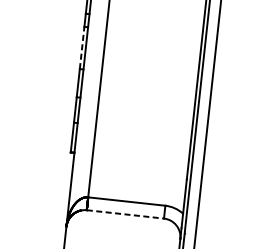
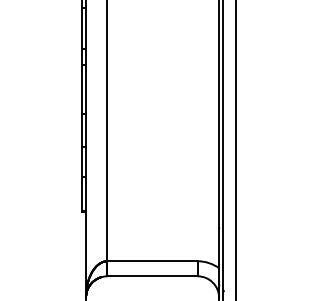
line: (81, 47) -> (81, 89), dashed -> solid
line: (126, 214) -> (153, 276), dashed -> solid

